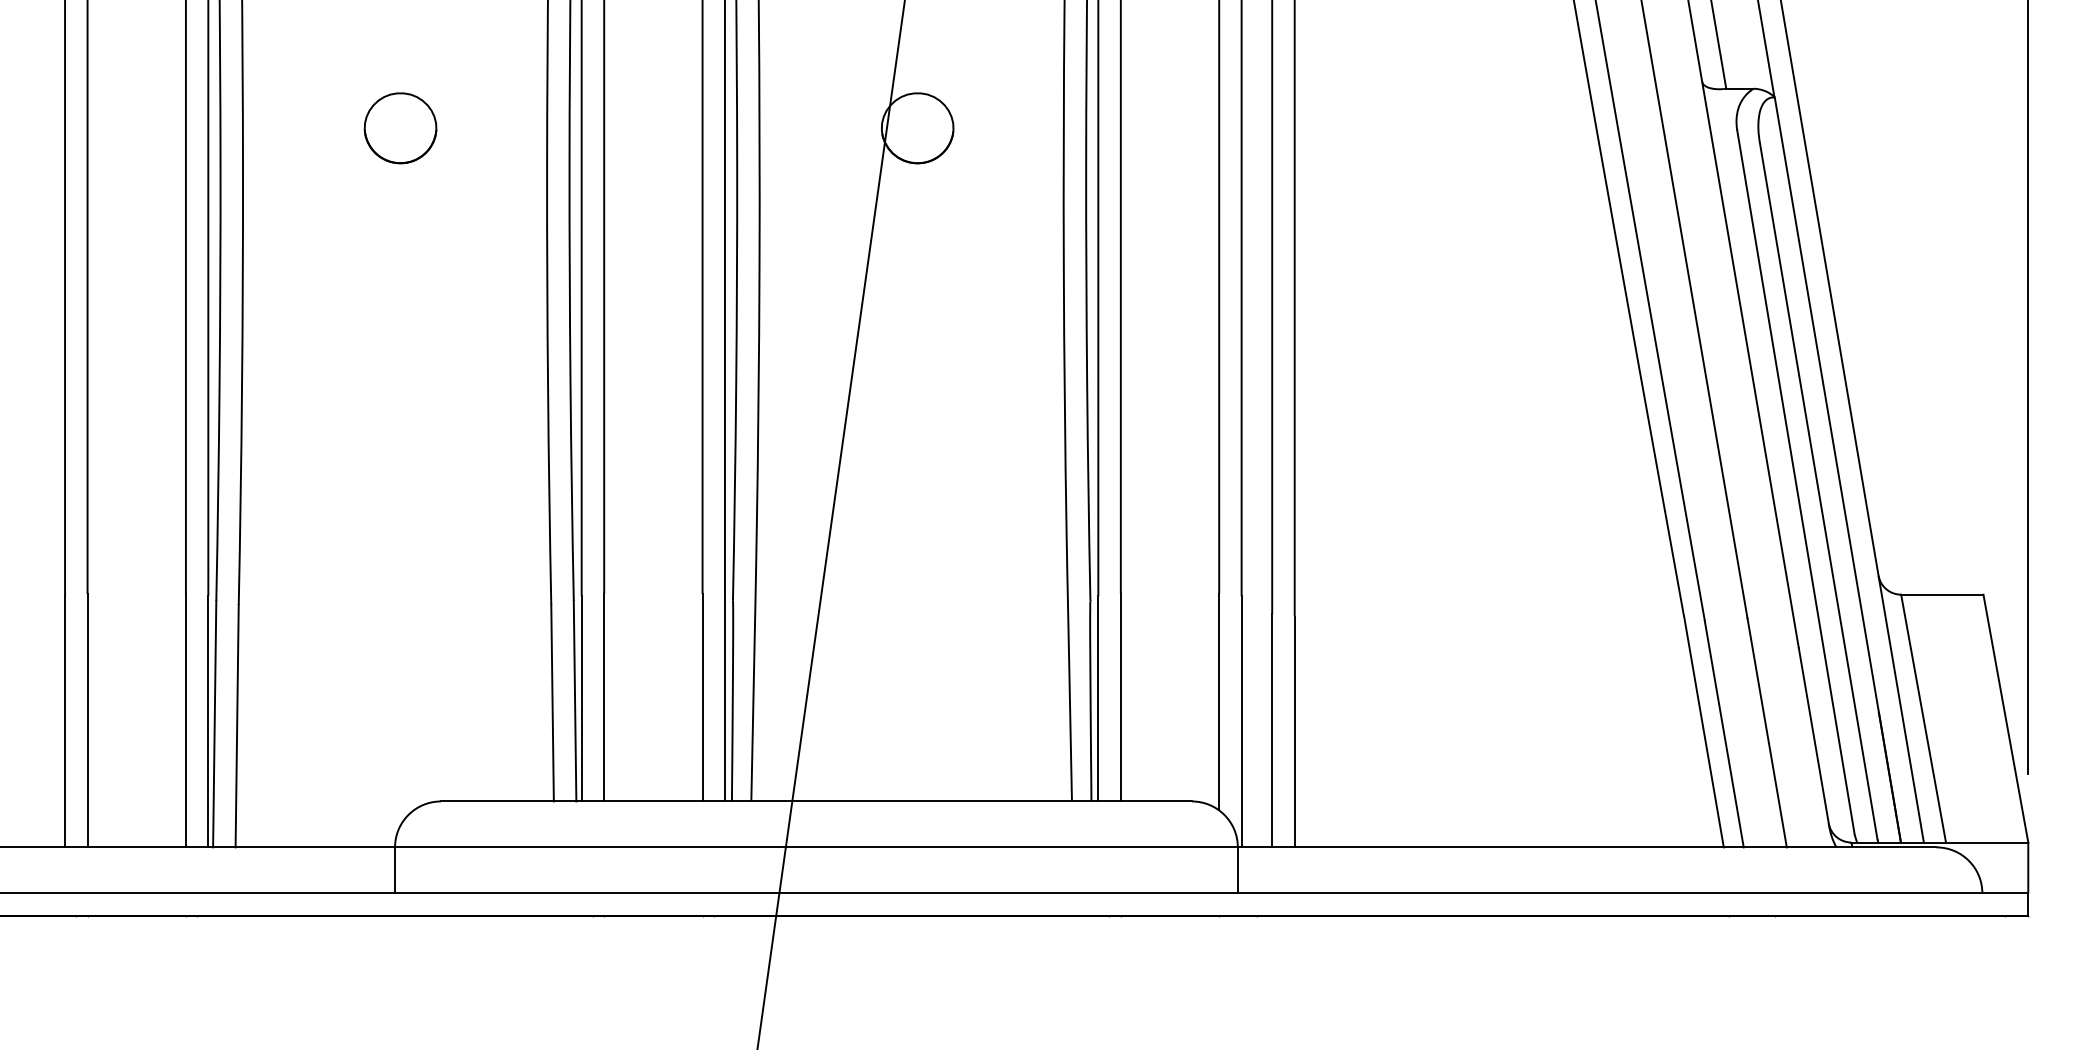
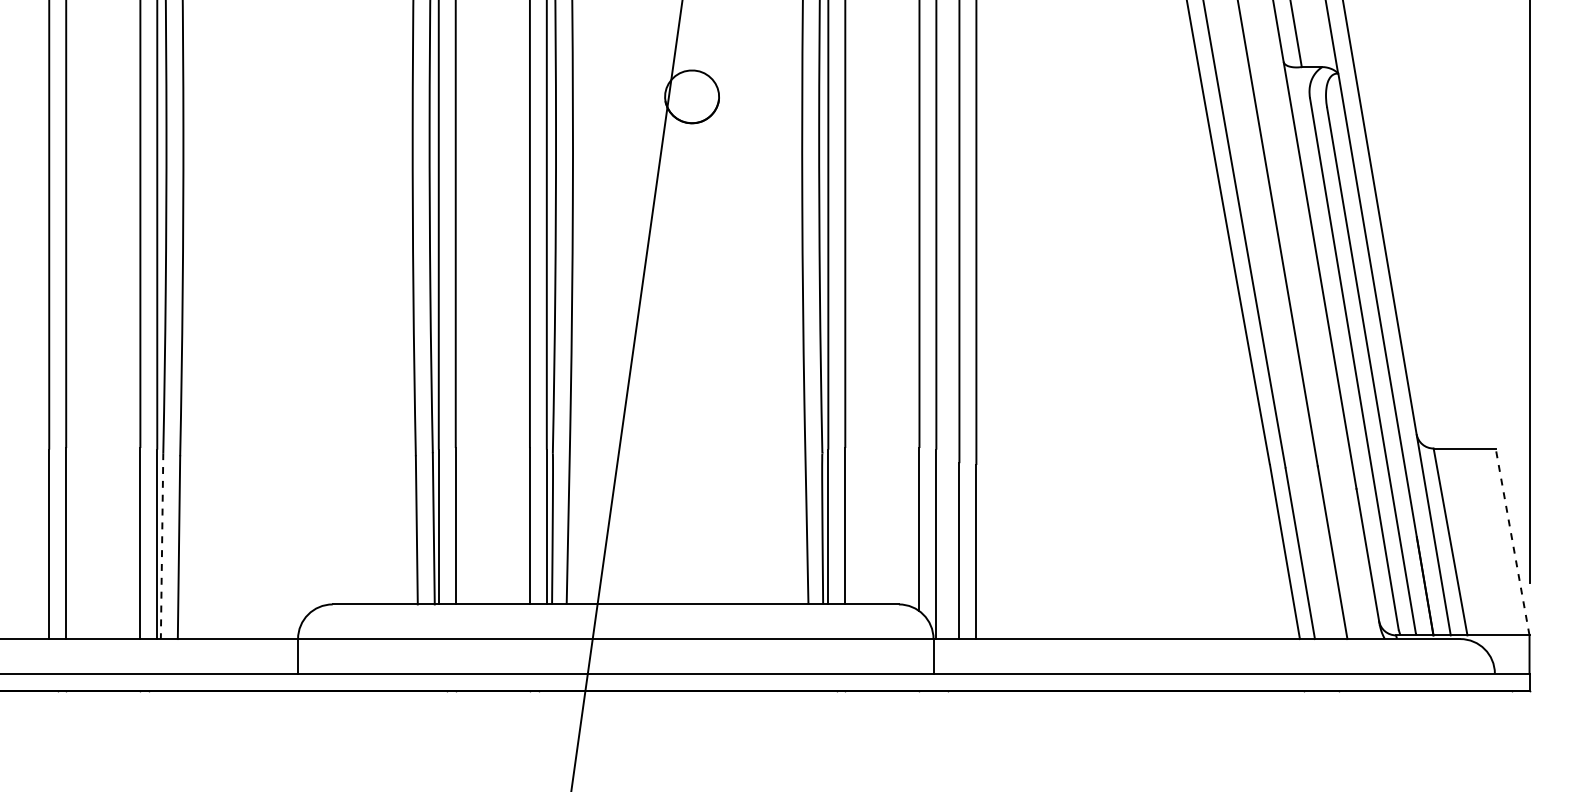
part: (400, 128) -> (302, 97), removed
line: (2005, 718) -> (1512, 541), solid -> dashed
line: (214, 724) -> (161, 546), solid -> dashed

